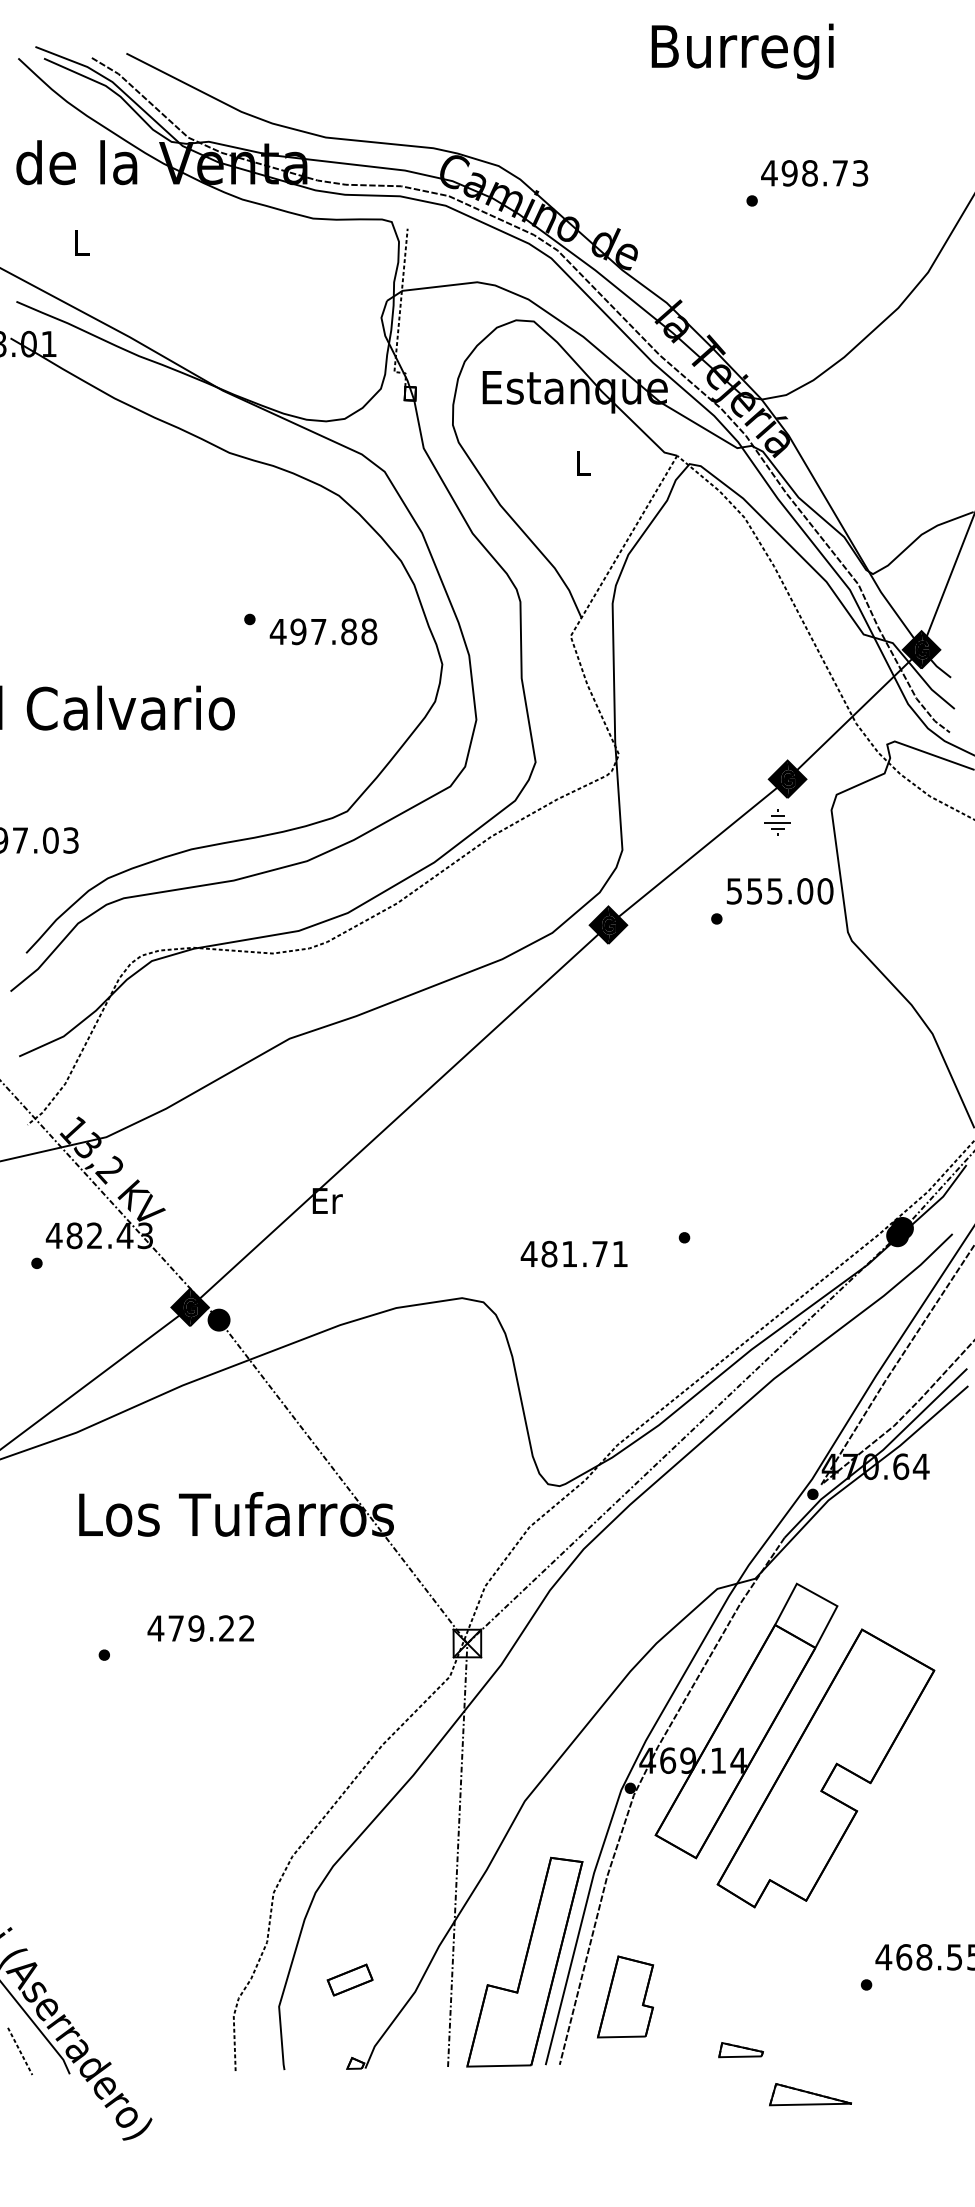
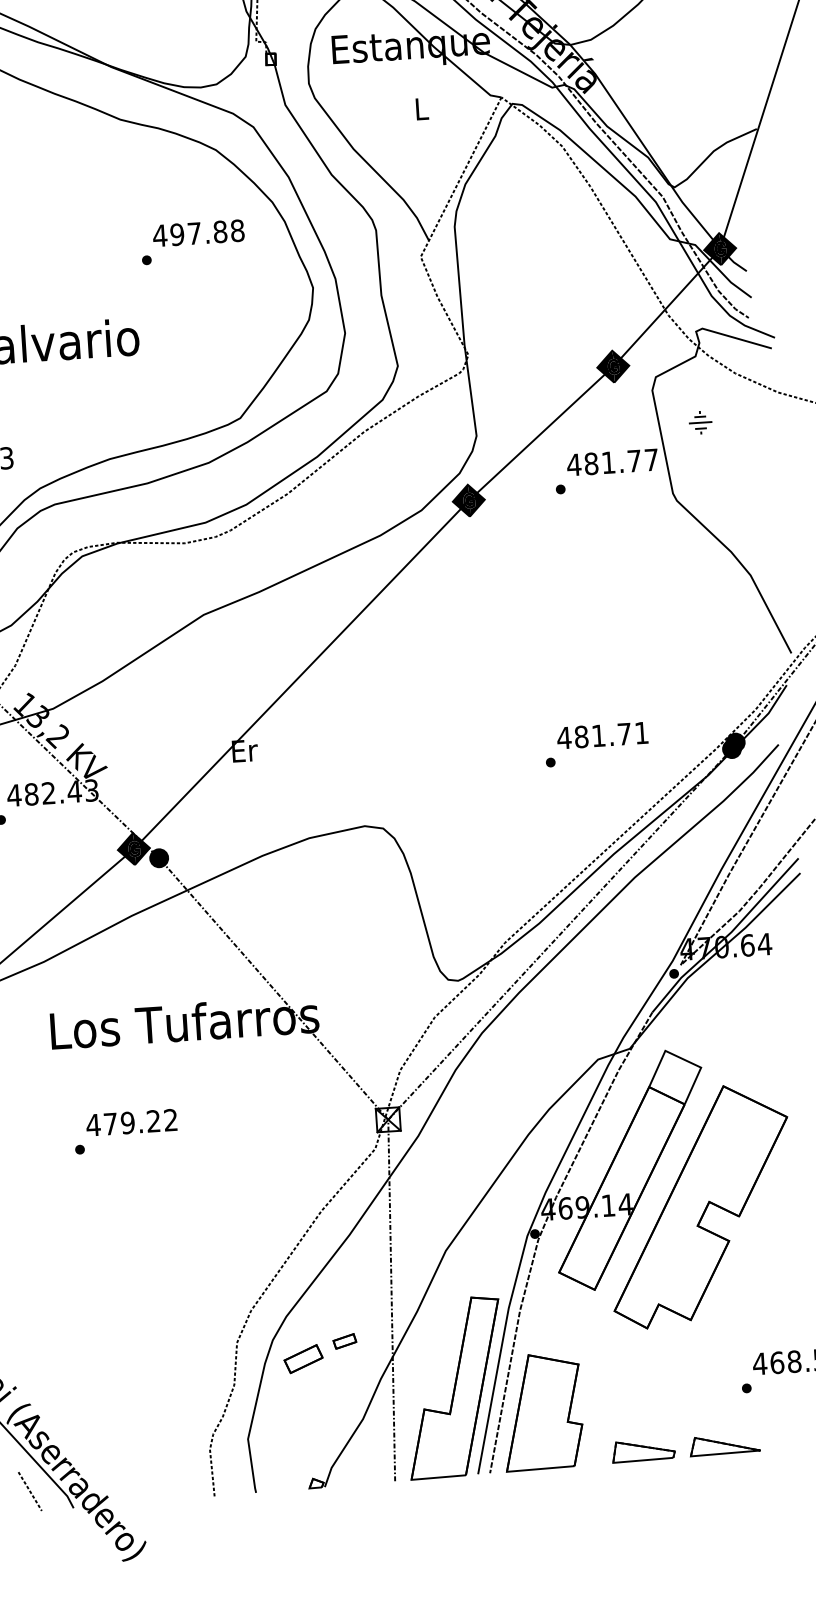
text: (323, 631) -> (198, 233), moved
part: (777, 822) -> (700, 422), moved
text: (779, 891) -> (612, 462), 555.00 -> 481.77
text: (573, 1253) -> (601, 735), moved
text: (200, 1628) -> (131, 1122), moved
part: (399, 1899) -> (344, 1341), added
part: (349, 1979) -> (303, 1358), moved
part: (625, 1996) -> (542, 1411), size x1.67
part: (740, 2049) -> (643, 1450), size x1.67
part: (810, 2094) -> (724, 1444), moved

